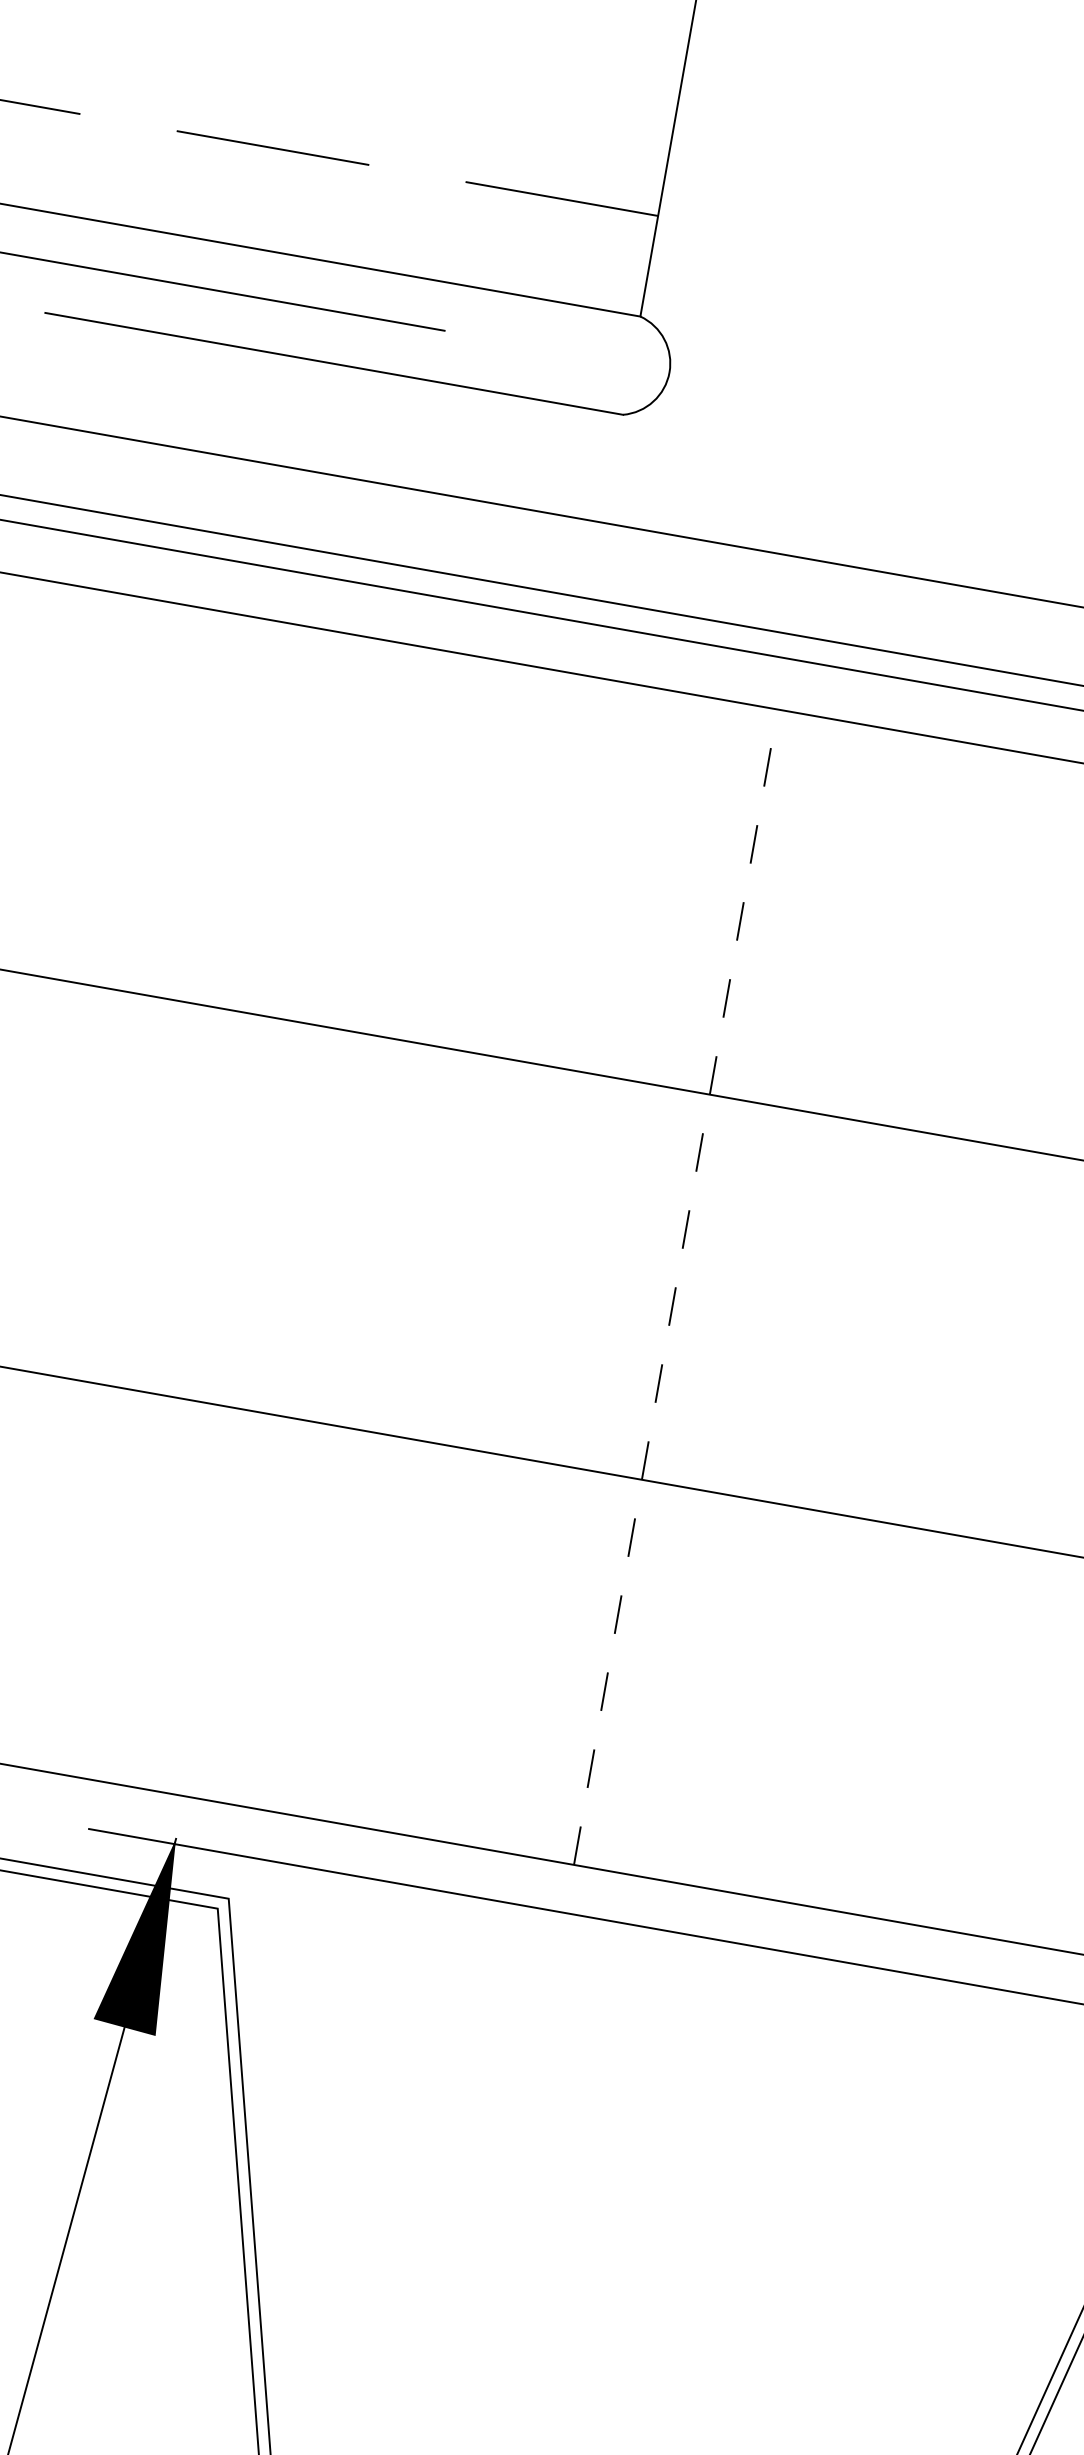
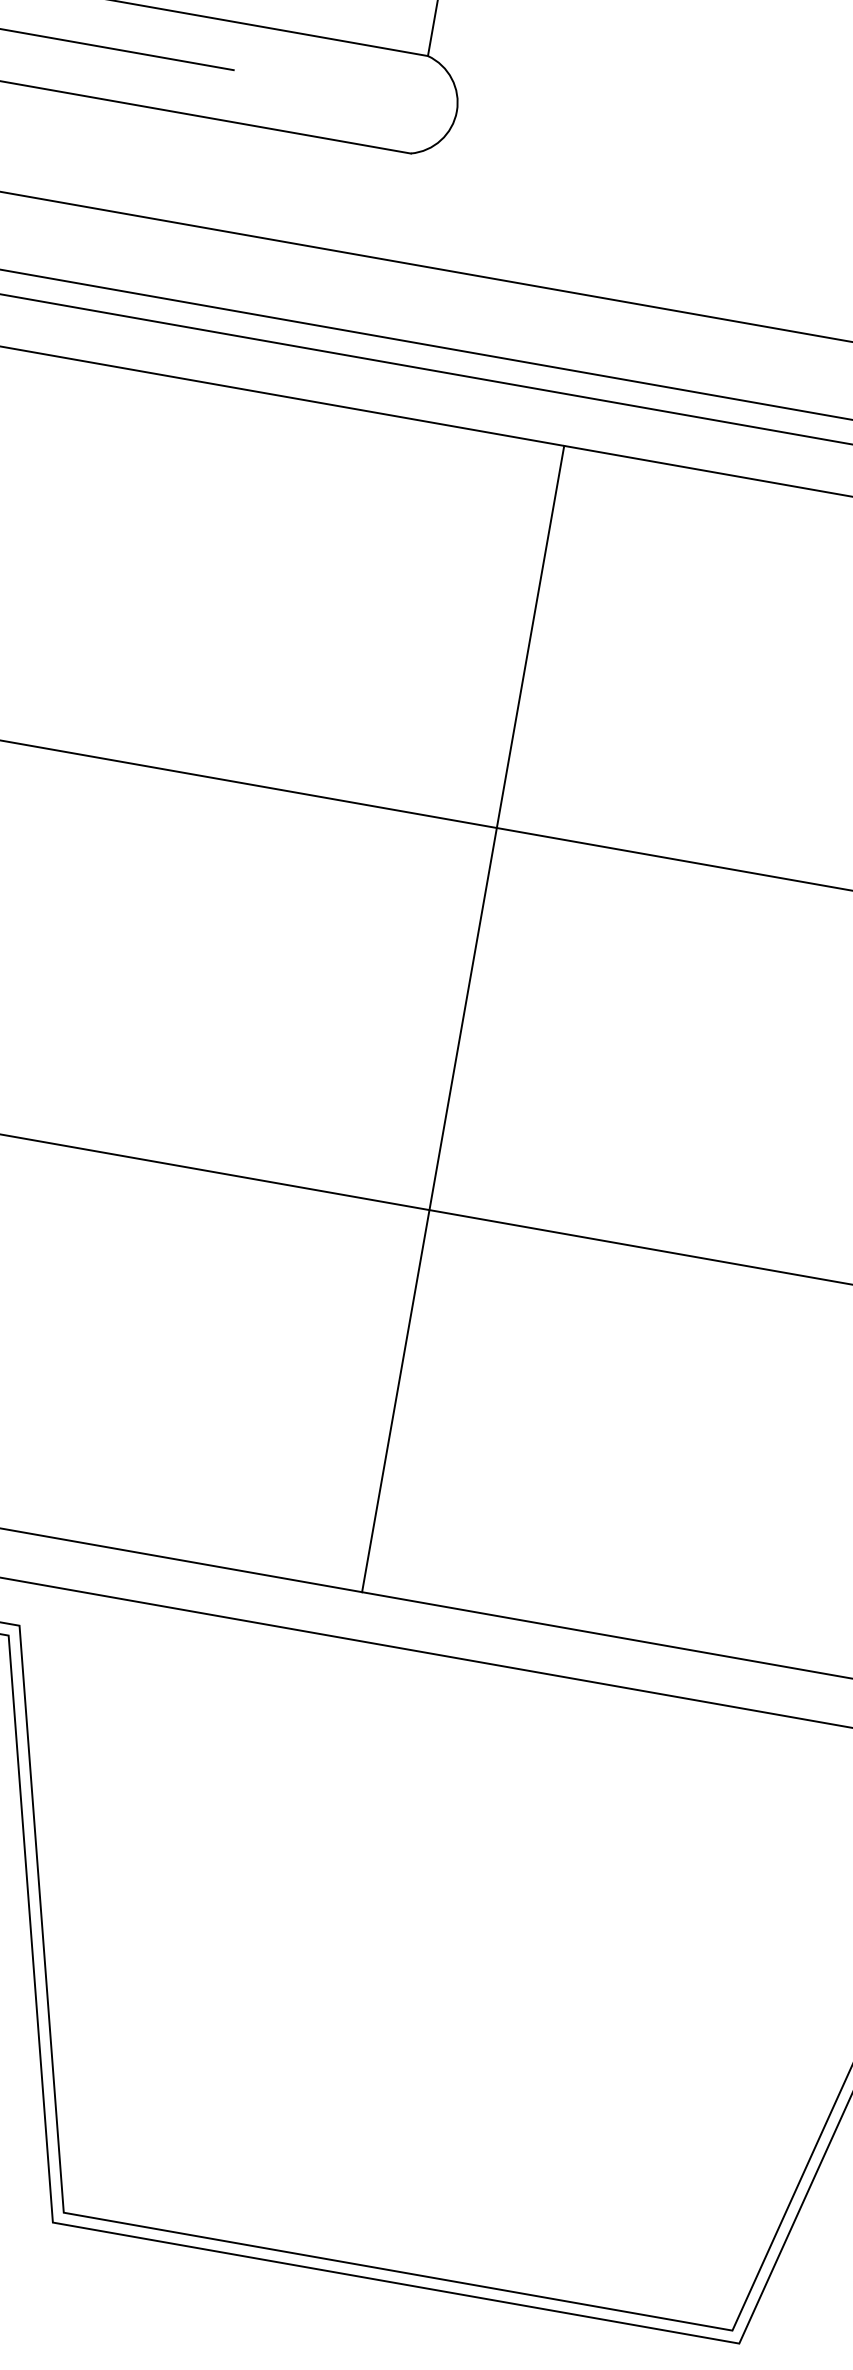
line: (675, 1287) -> (462, 1019), dashed -> solid

